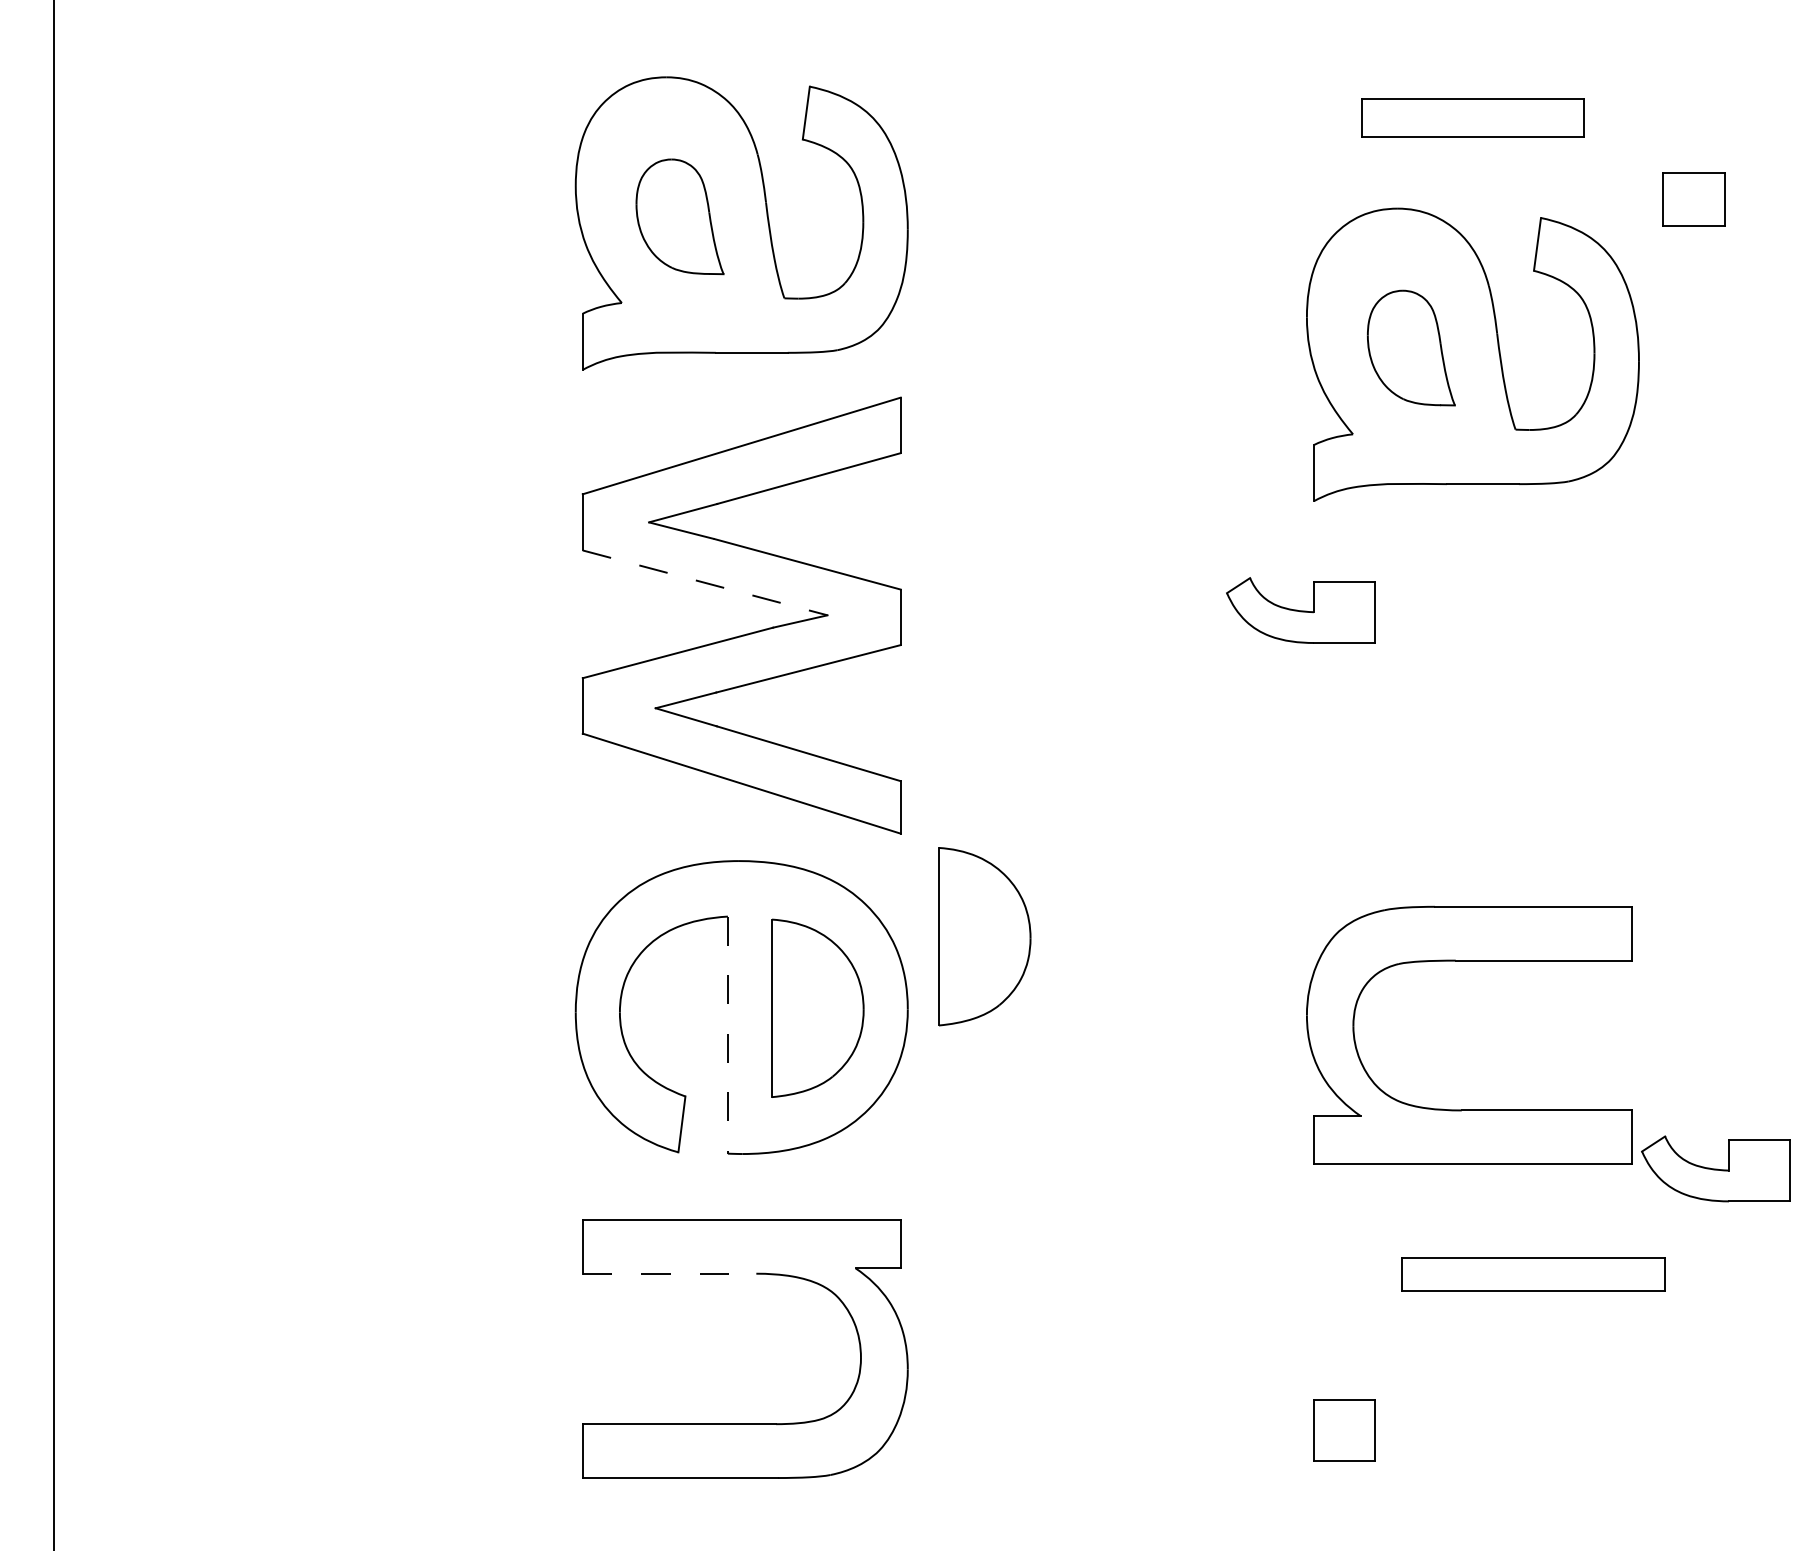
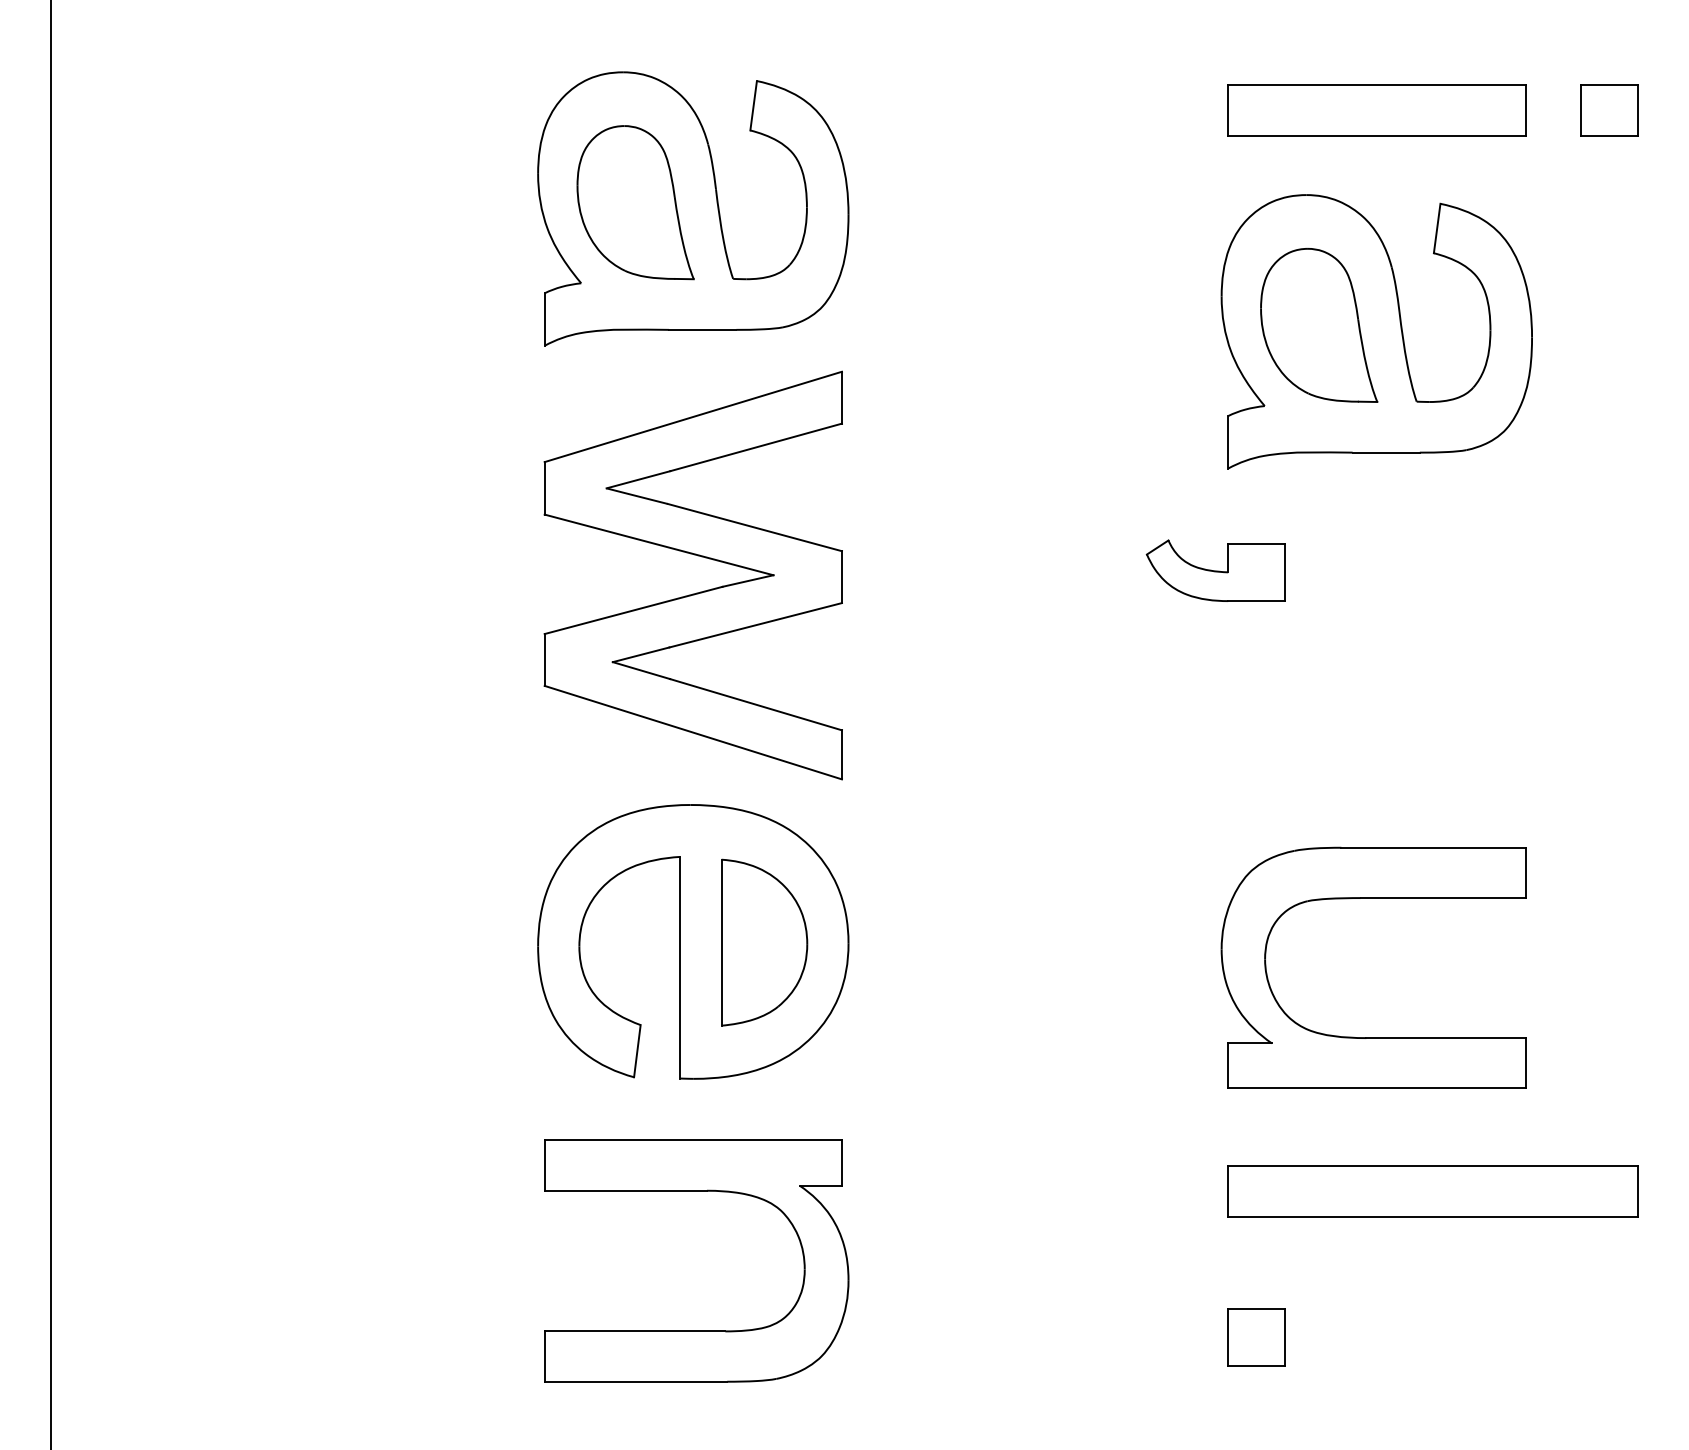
part: (1472, 118) -> (1376, 110), size x1.43
part: (1694, 199) -> (1609, 110), moved
part: (679, 216) -> (635, 202), size x1.43
part: (1411, 348) -> (1319, 325), size x1.43
line: (705, 583) -> (659, 545), dashed -> solid
part: (984, 936) -> (920, 875), removed
line: (728, 1034) -> (680, 967), dashed -> solid
part: (1715, 1168) -> (1603, 1092), removed
line: (670, 1273) -> (626, 1190), dashed -> solid
part: (1532, 1274) -> (1432, 1191), size x1.67

